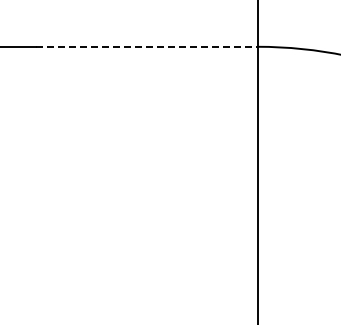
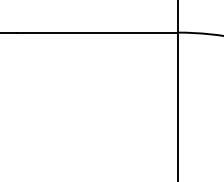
line: (147, 46) -> (97, 32), dashed -> solid

